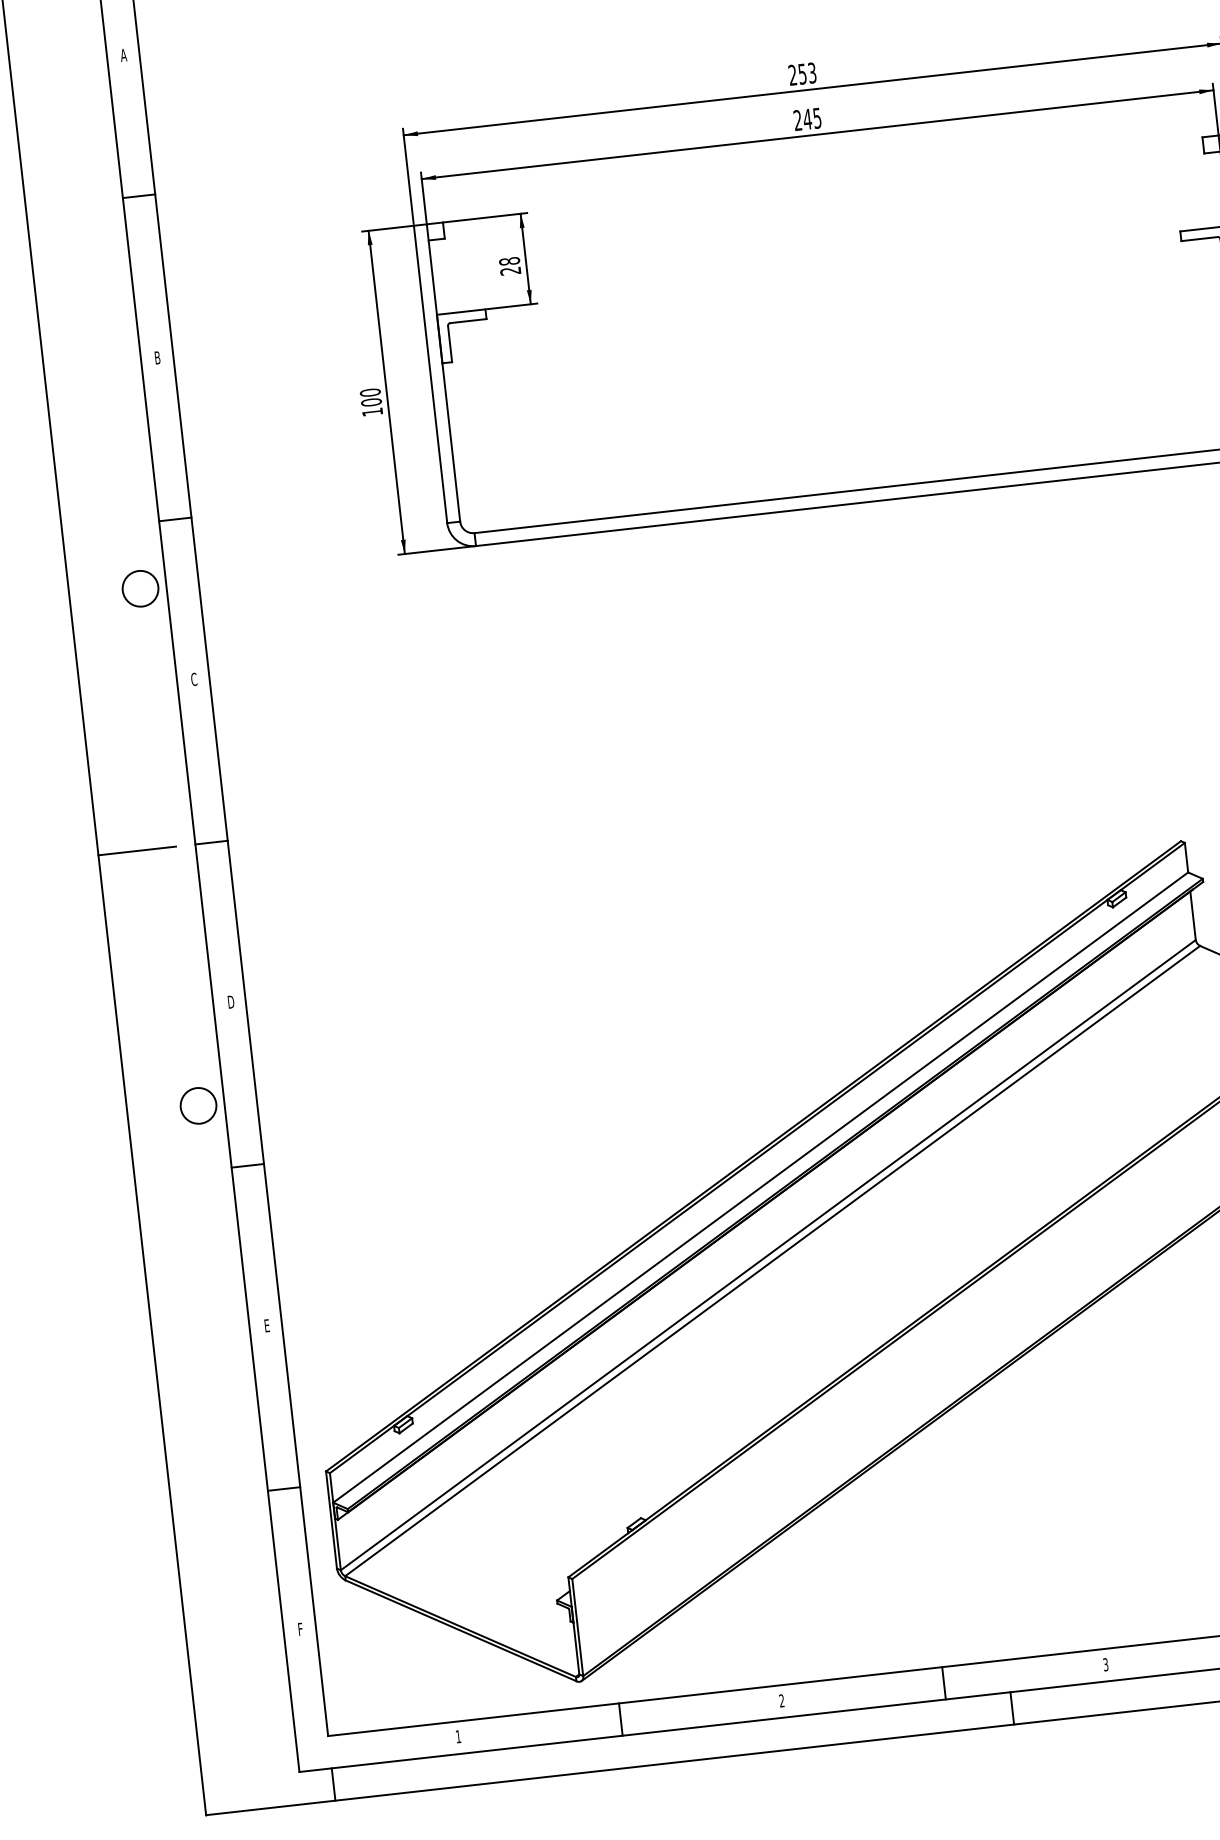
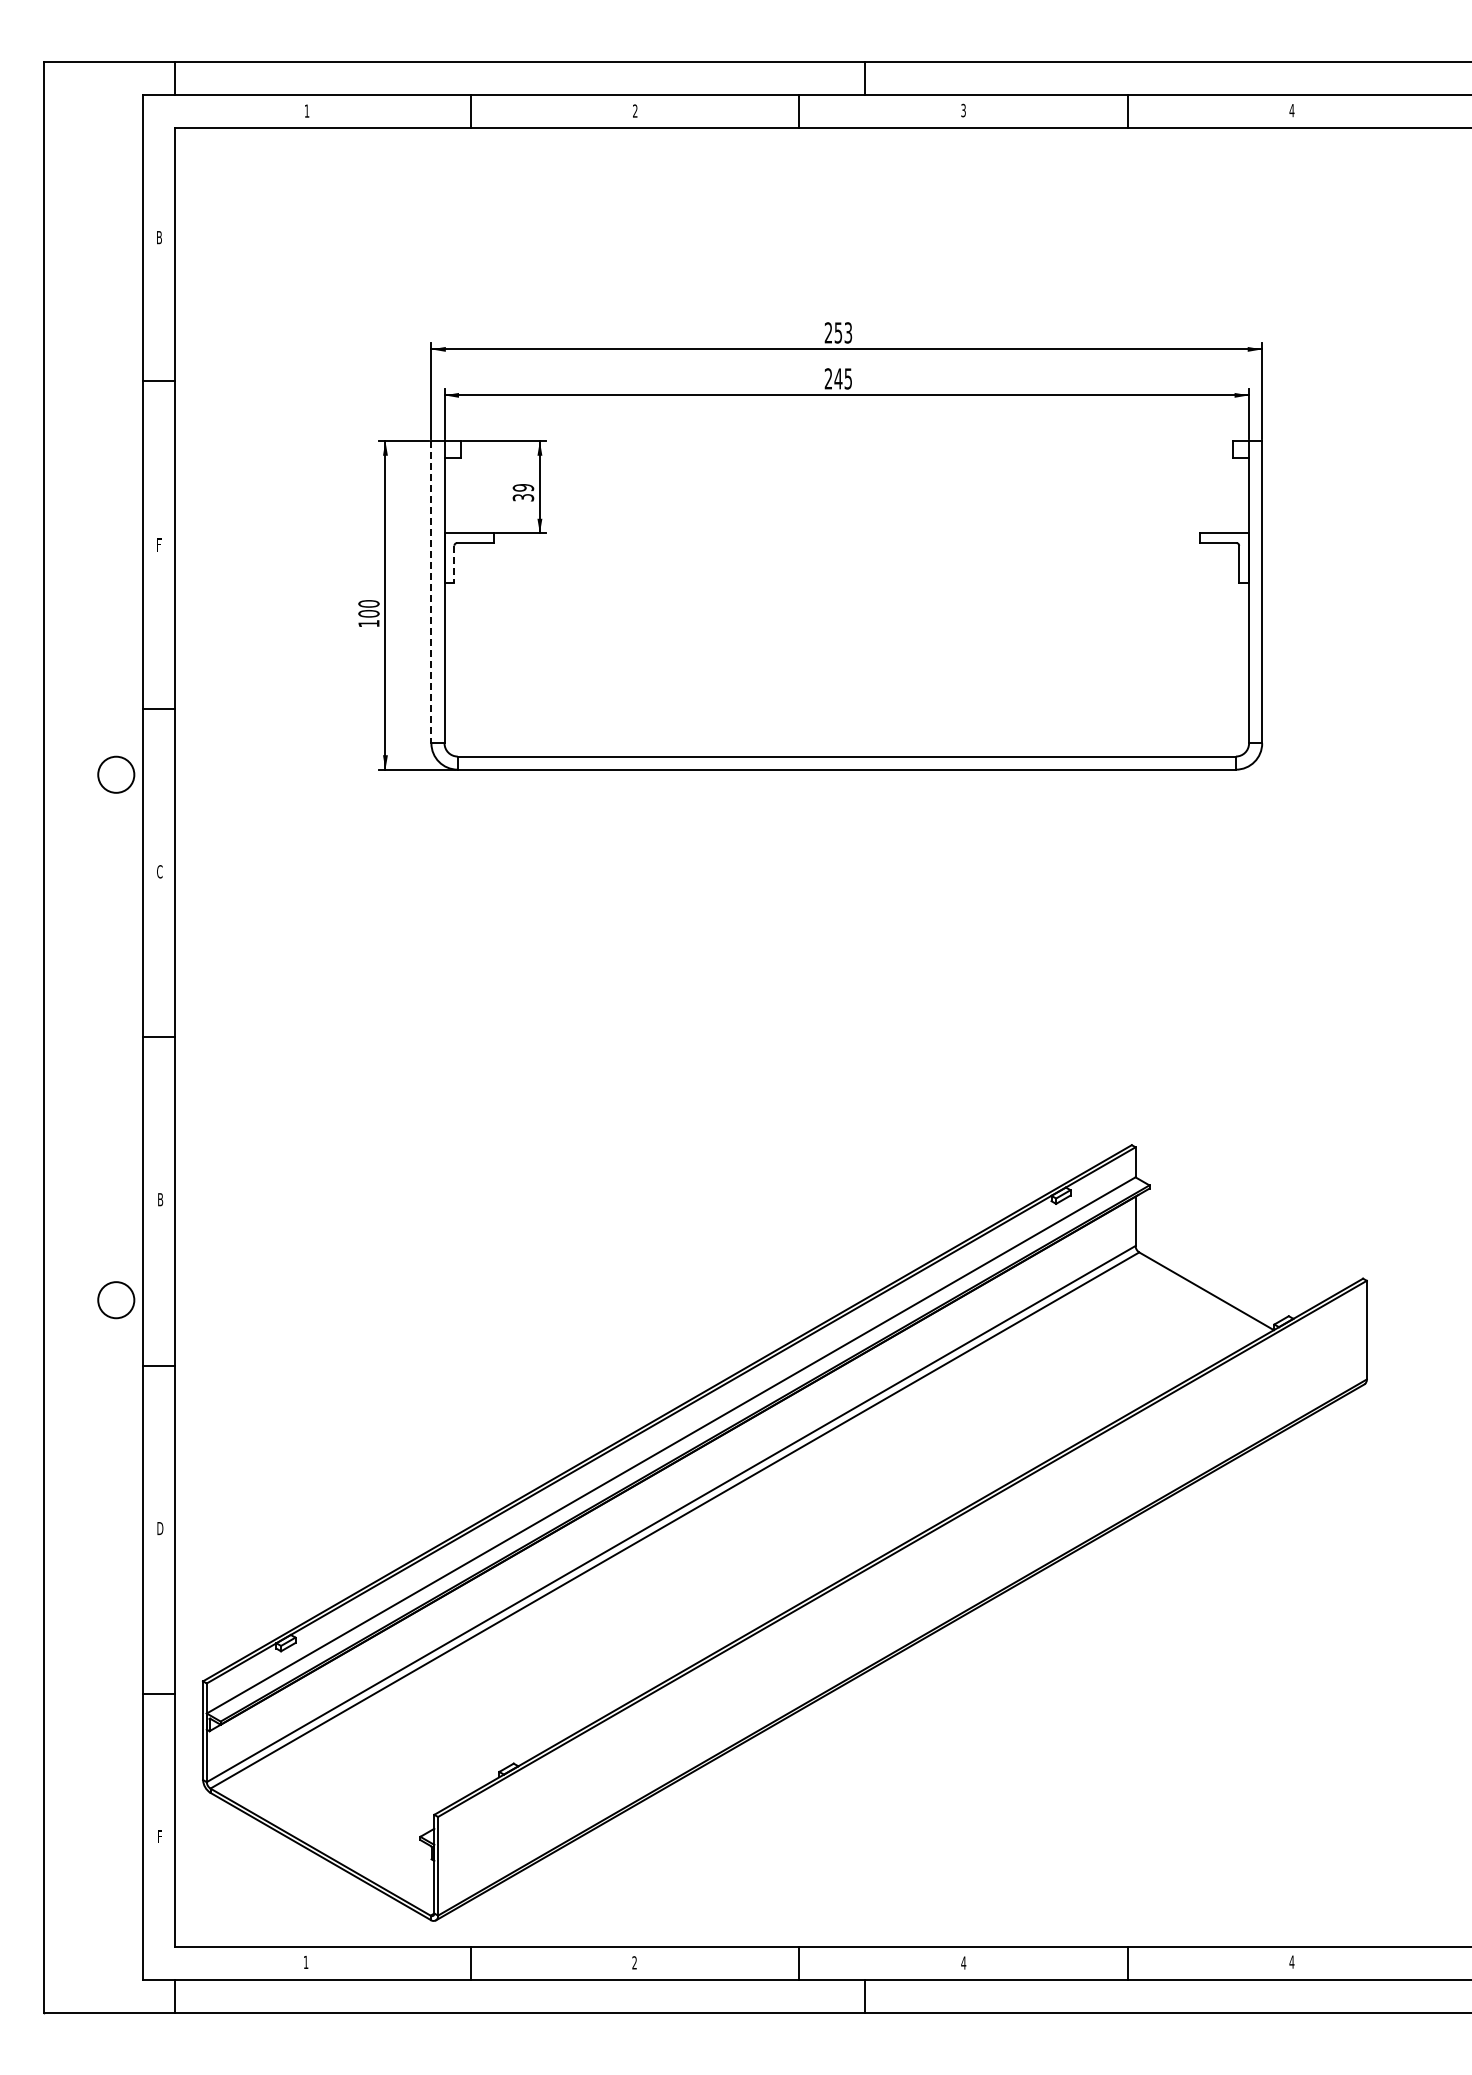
text: (123, 55) -> (159, 237), A -> B
text: (510, 265) -> (523, 492), 28 -> 39
line: (450, 344) -> (454, 564), solid -> dashed
text: (157, 357) -> (159, 544), B -> F
line: (430, 374) -> (431, 592), solid -> dashed
line: (137, 850) -> (83, 1037), removed
text: (230, 1001) -> (160, 1199), D -> B
text: (267, 1325) -> (160, 1528), E -> D
text: (1105, 1664) -> (963, 1962), 3 -> 4

